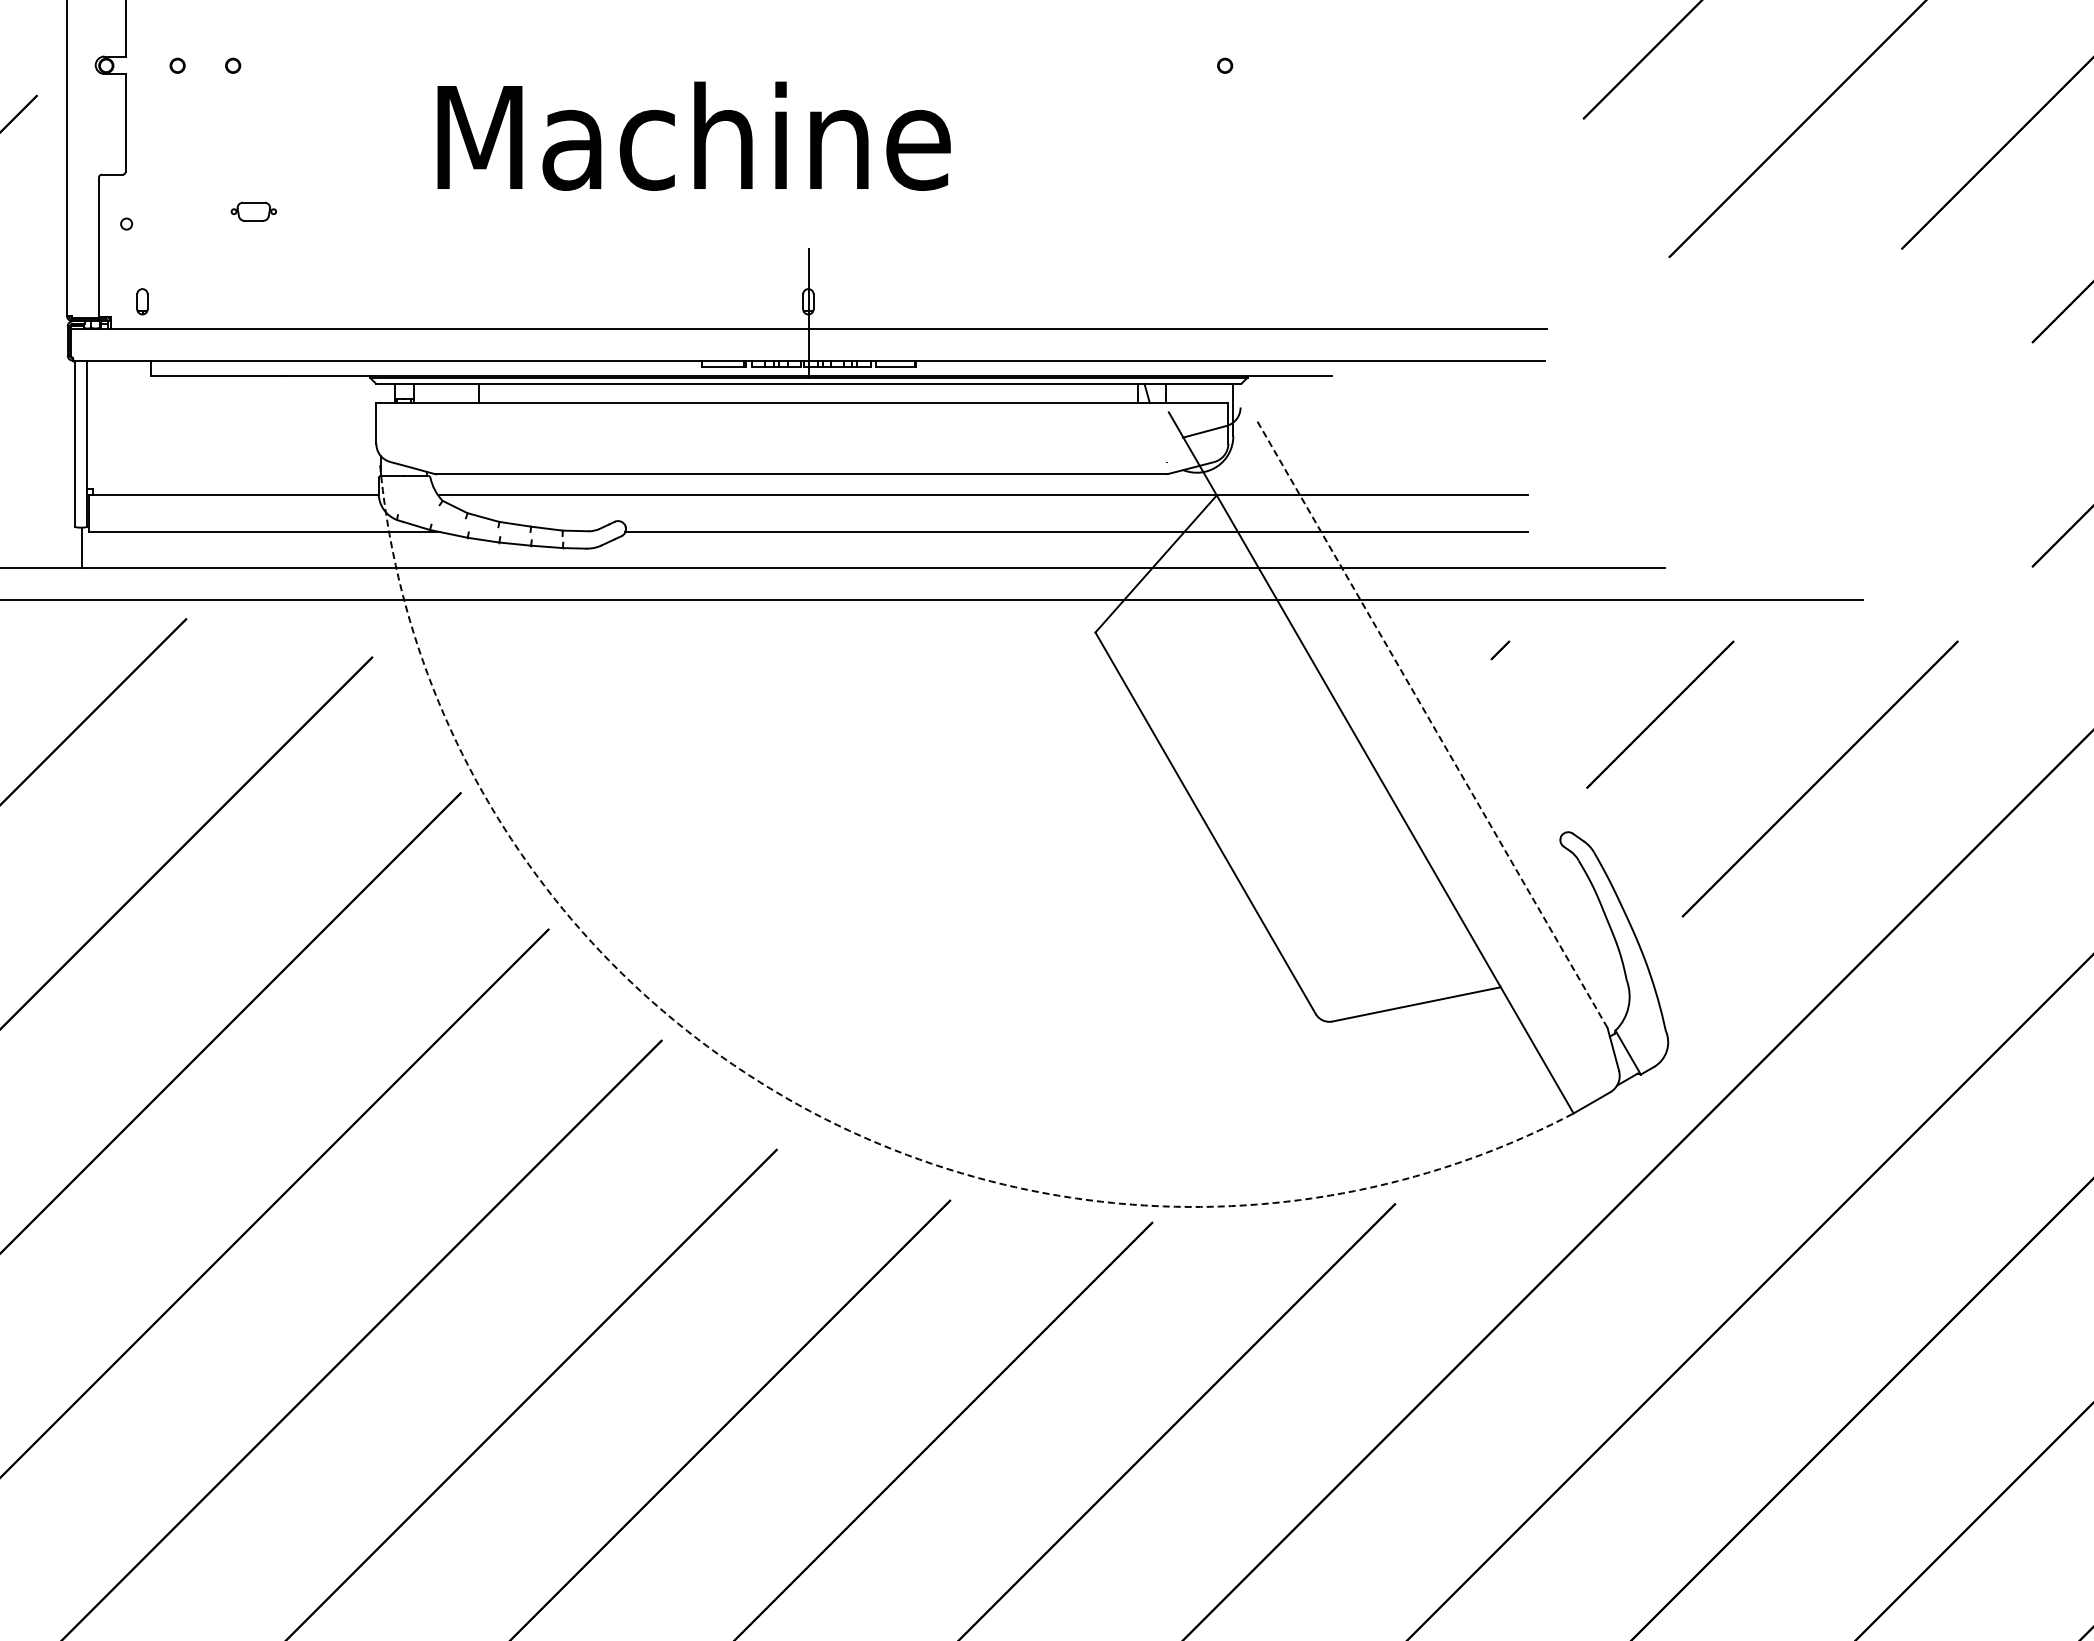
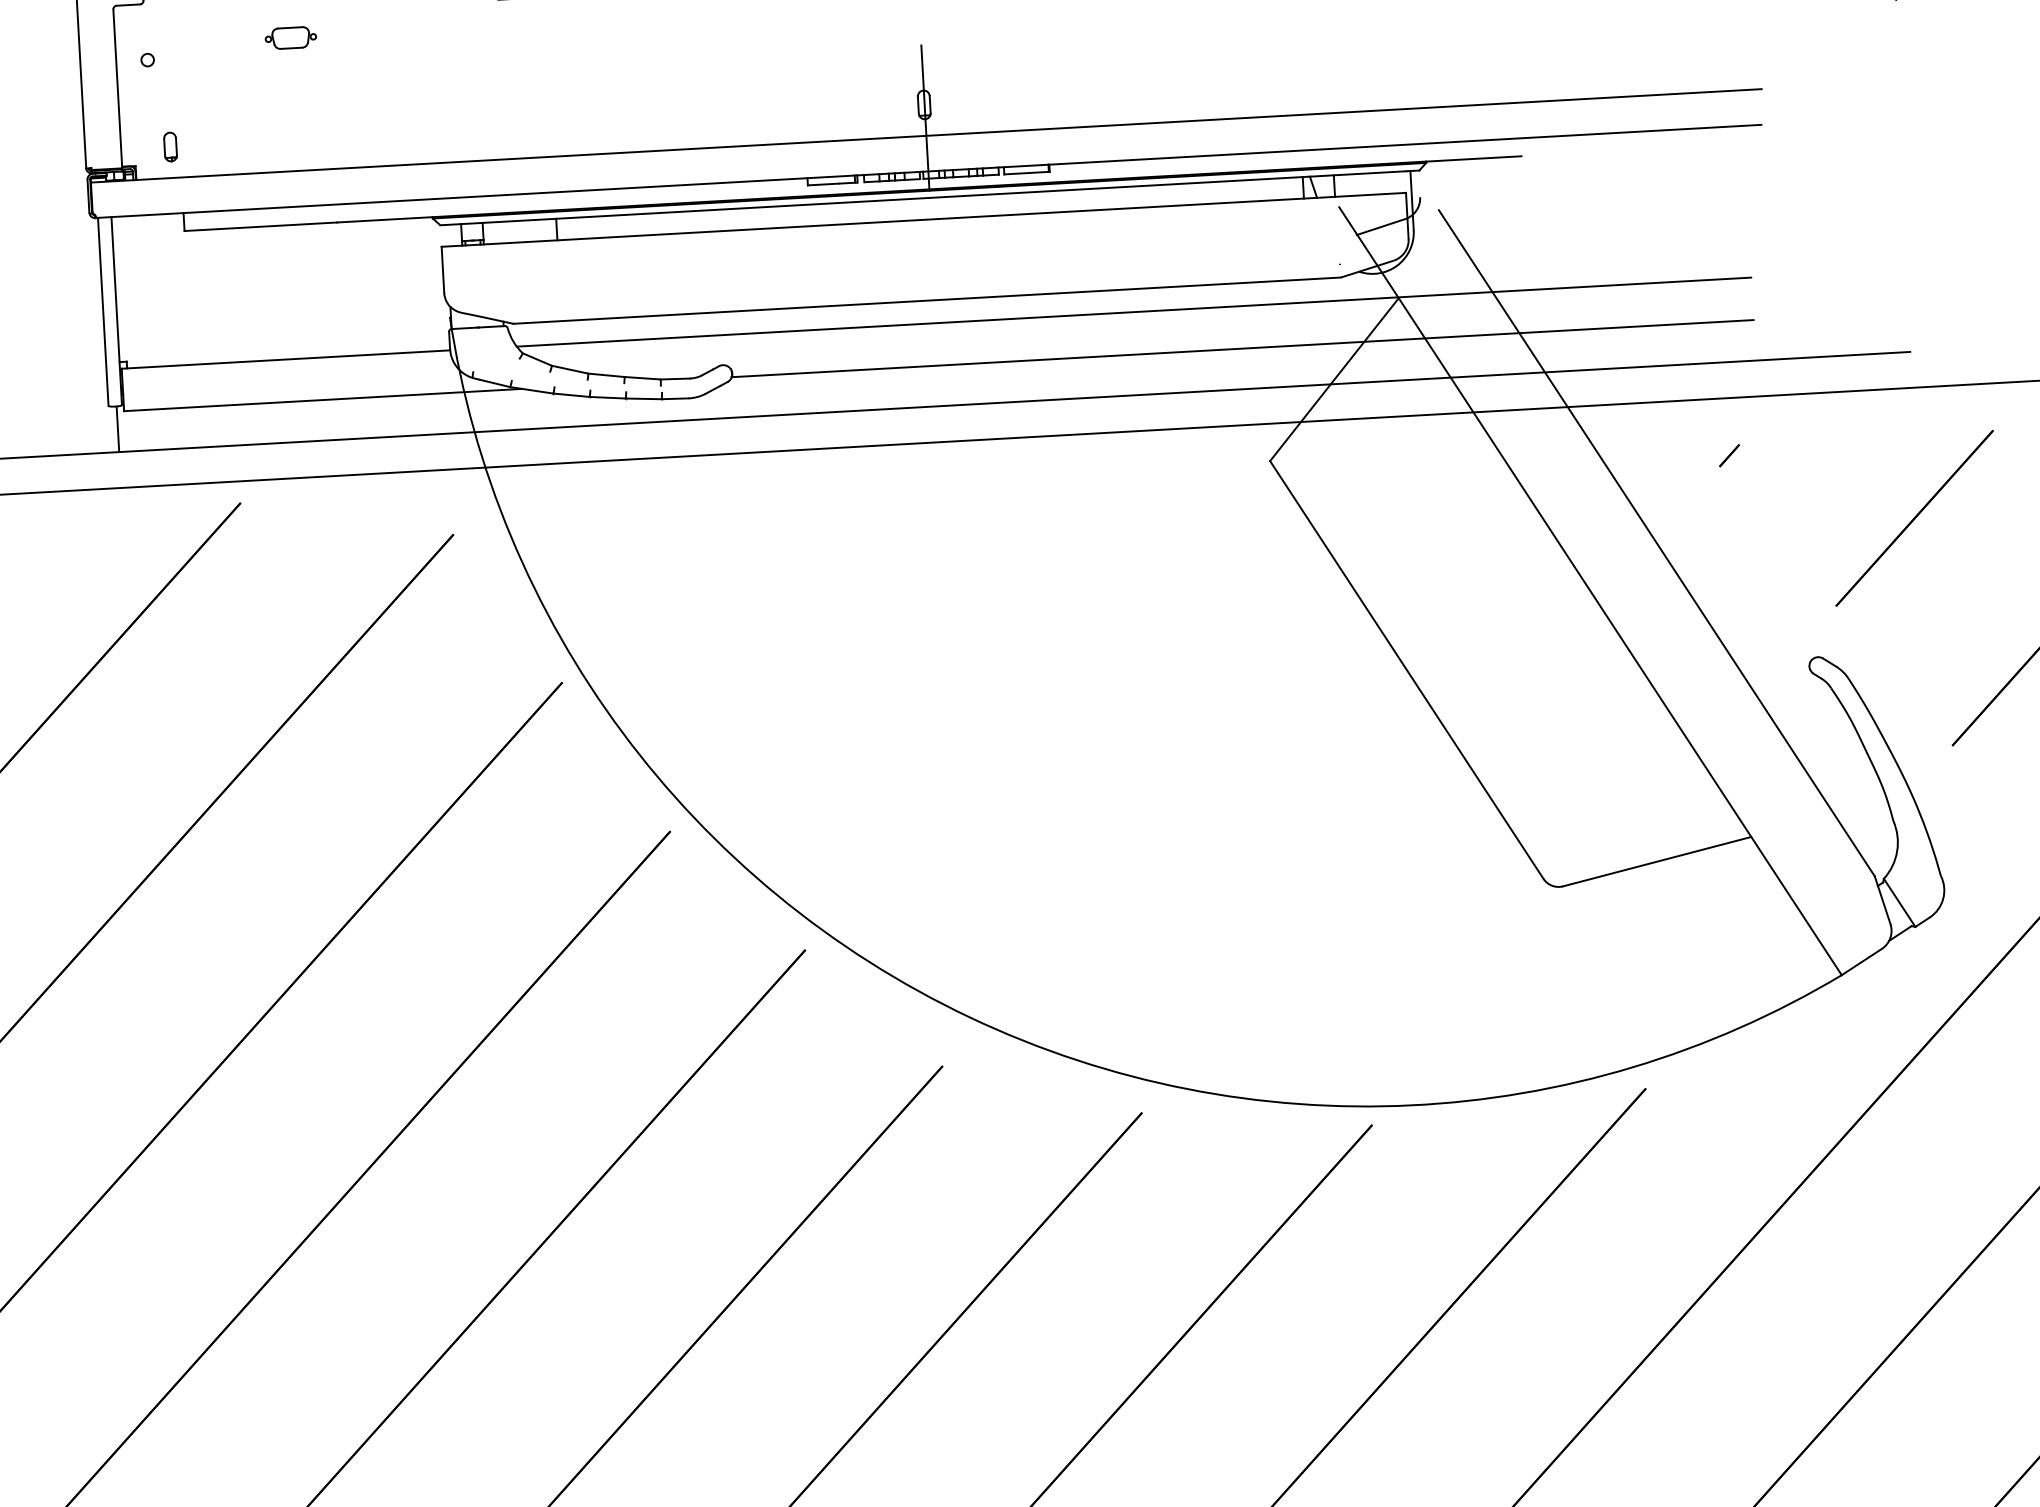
line: (1431, 723) -> (1656, 542), dashed -> solid
arc: (803, 1107) -> (969, 1017), dashed -> solid

